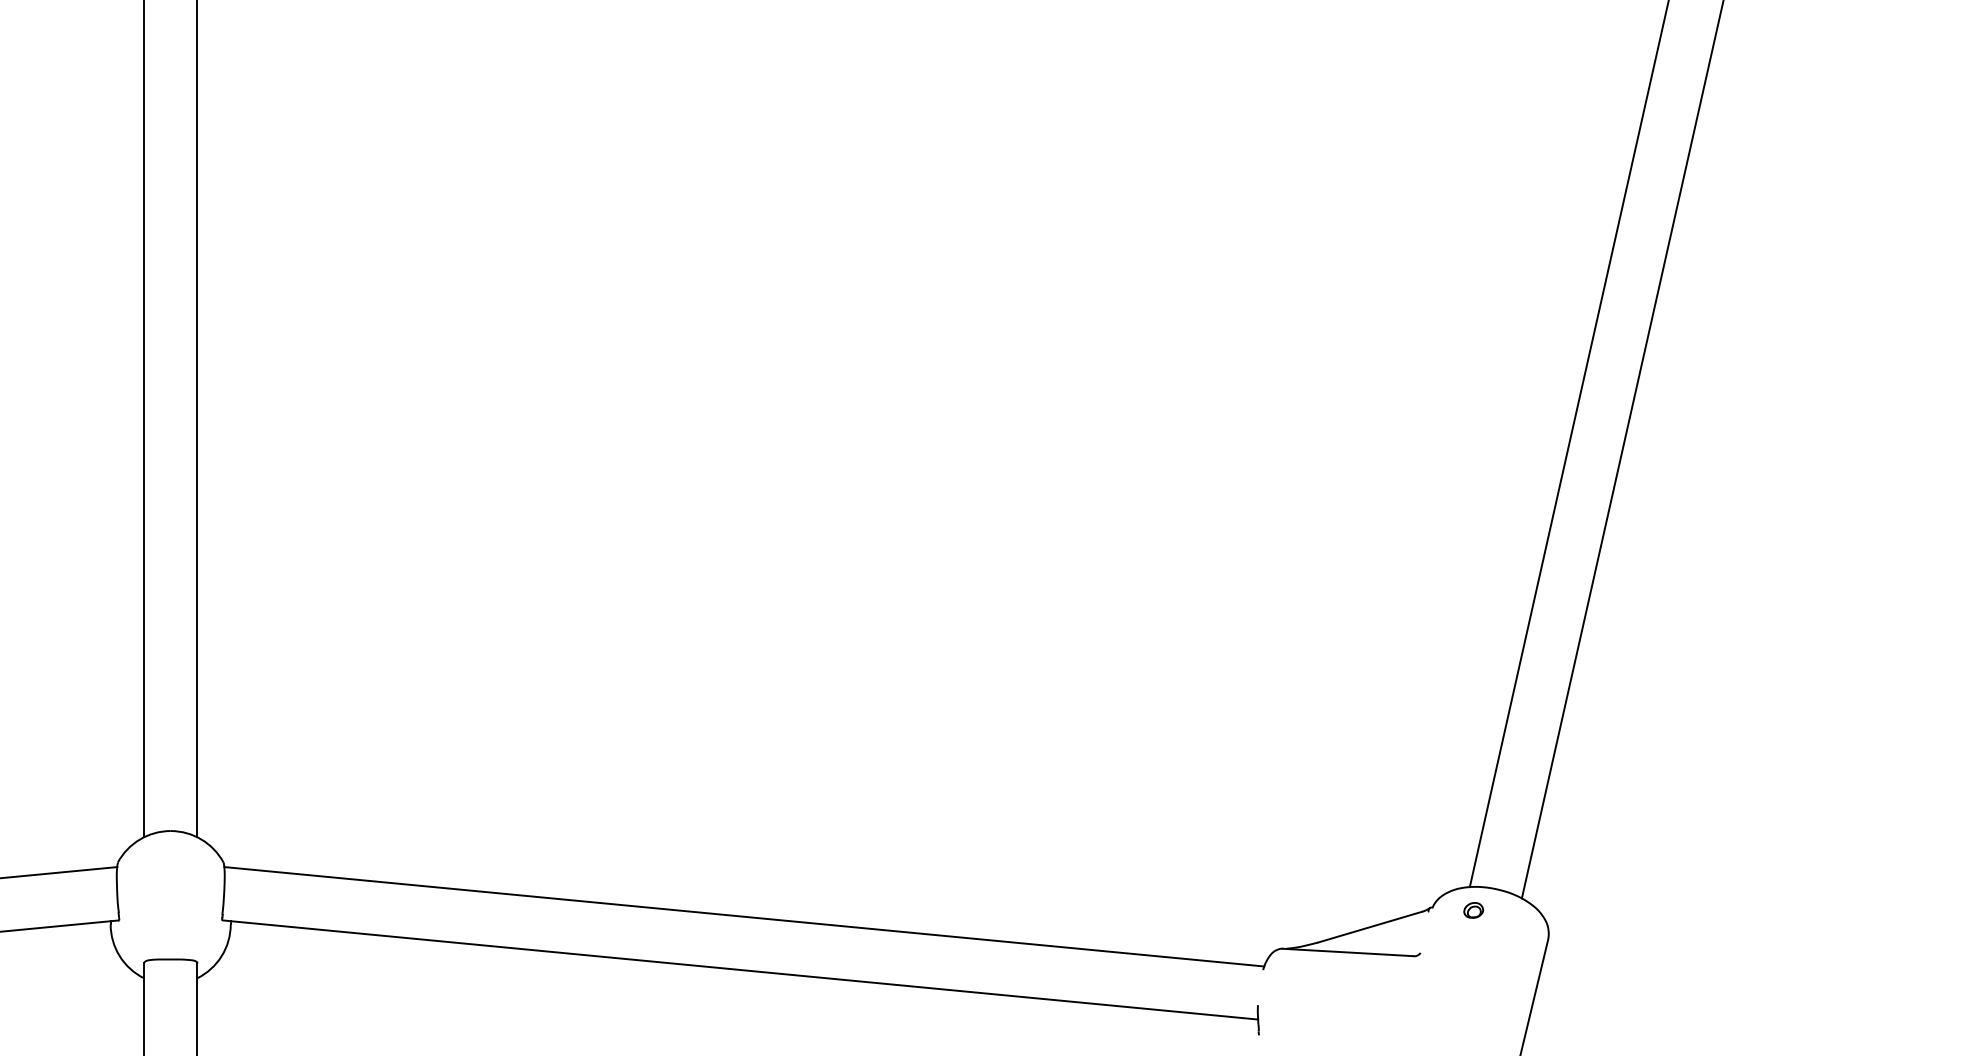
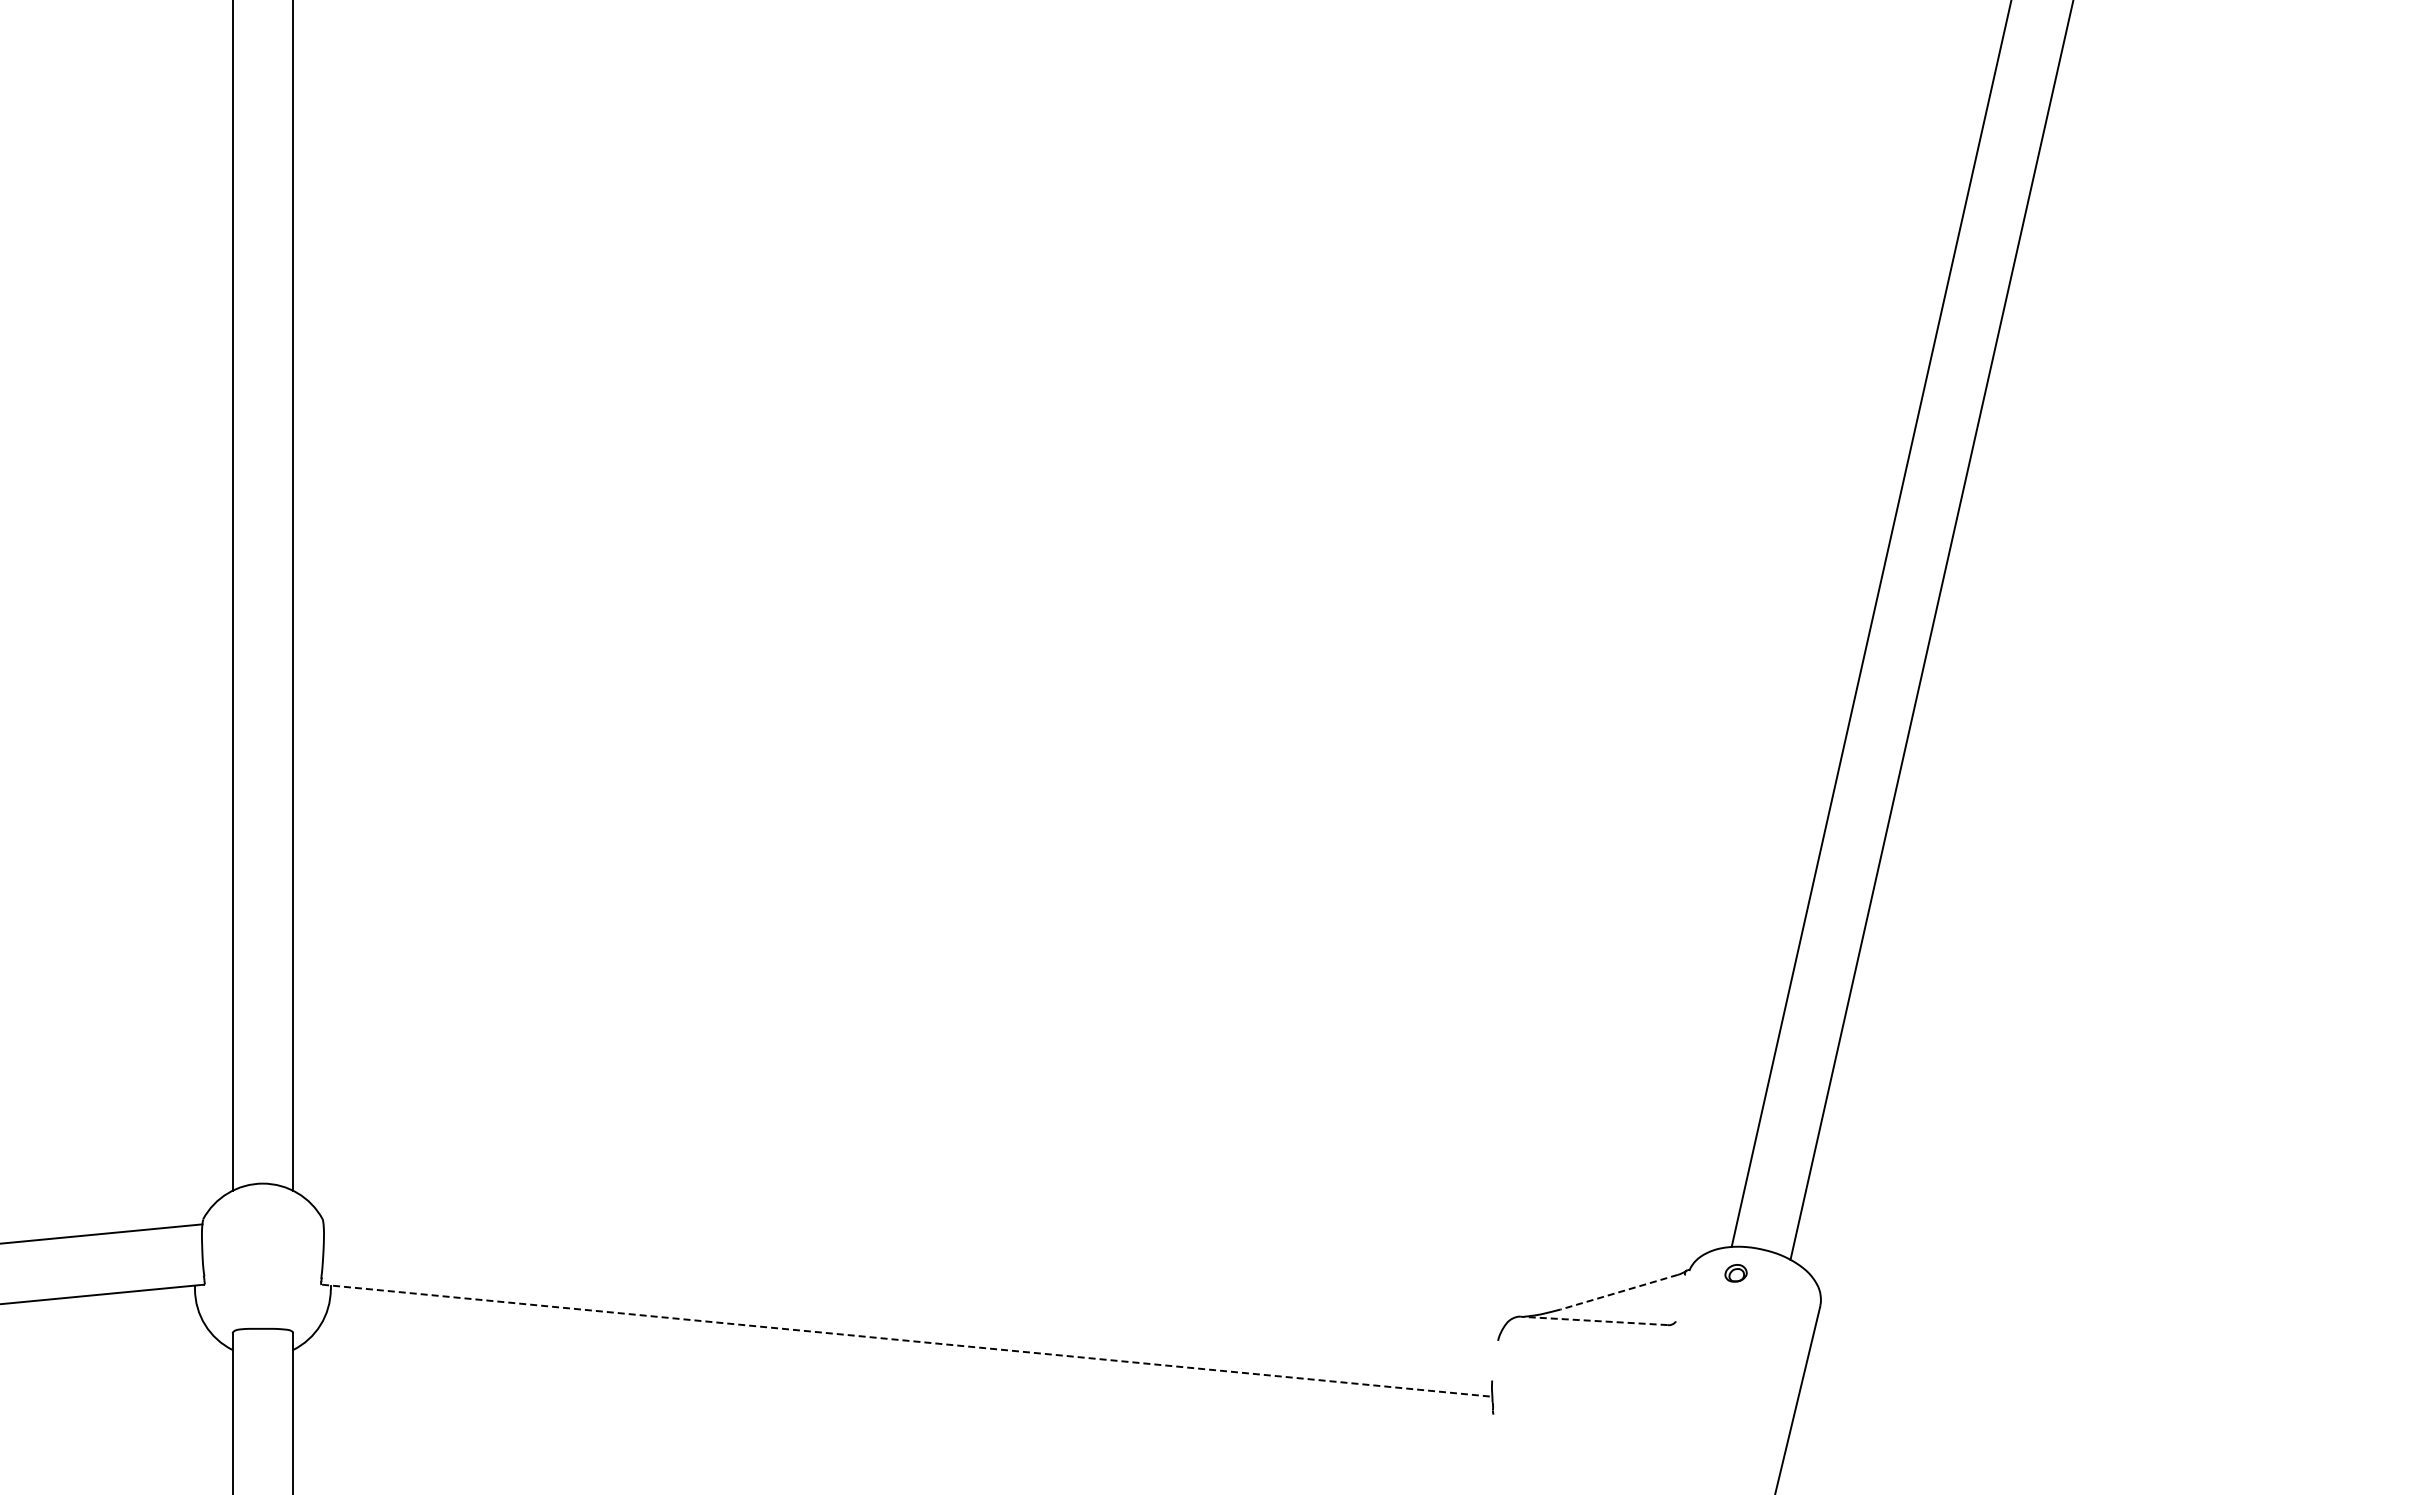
line: (744, 916) -> (911, 1280), removed
line: (1369, 927) -> (1618, 1292), solid -> dashed
line: (1347, 952) -> (1593, 1320), solid -> dashed
line: (740, 969) -> (907, 1340), solid -> dashed

